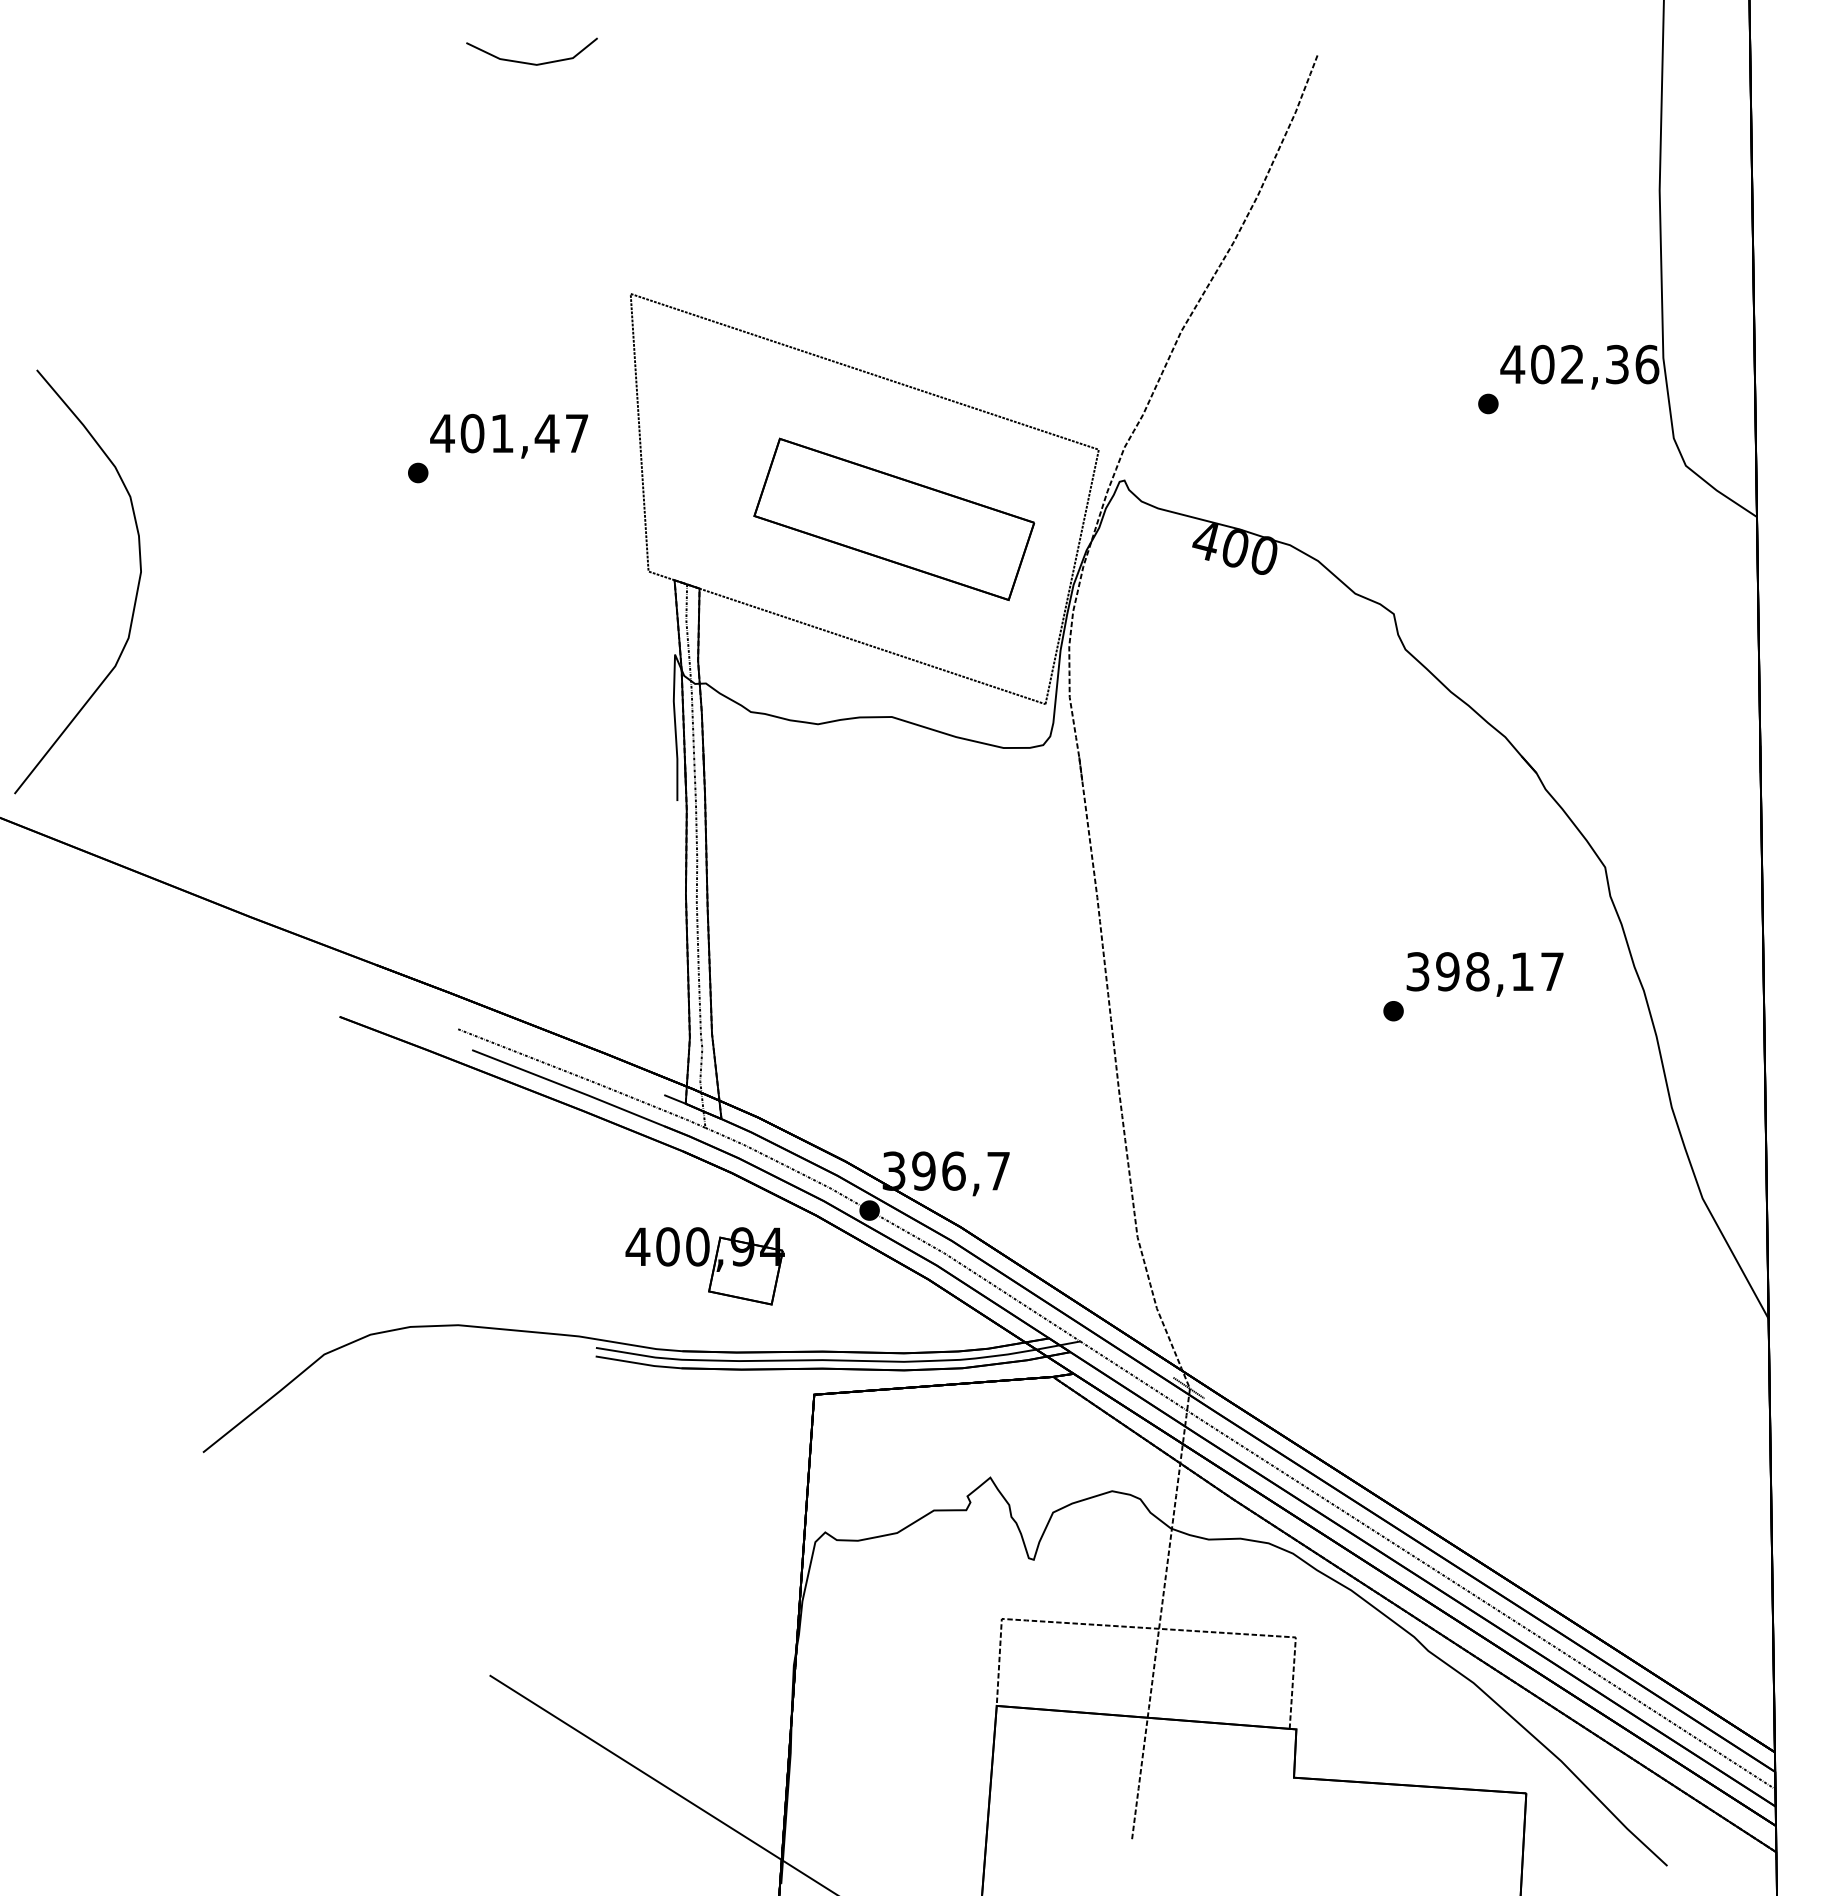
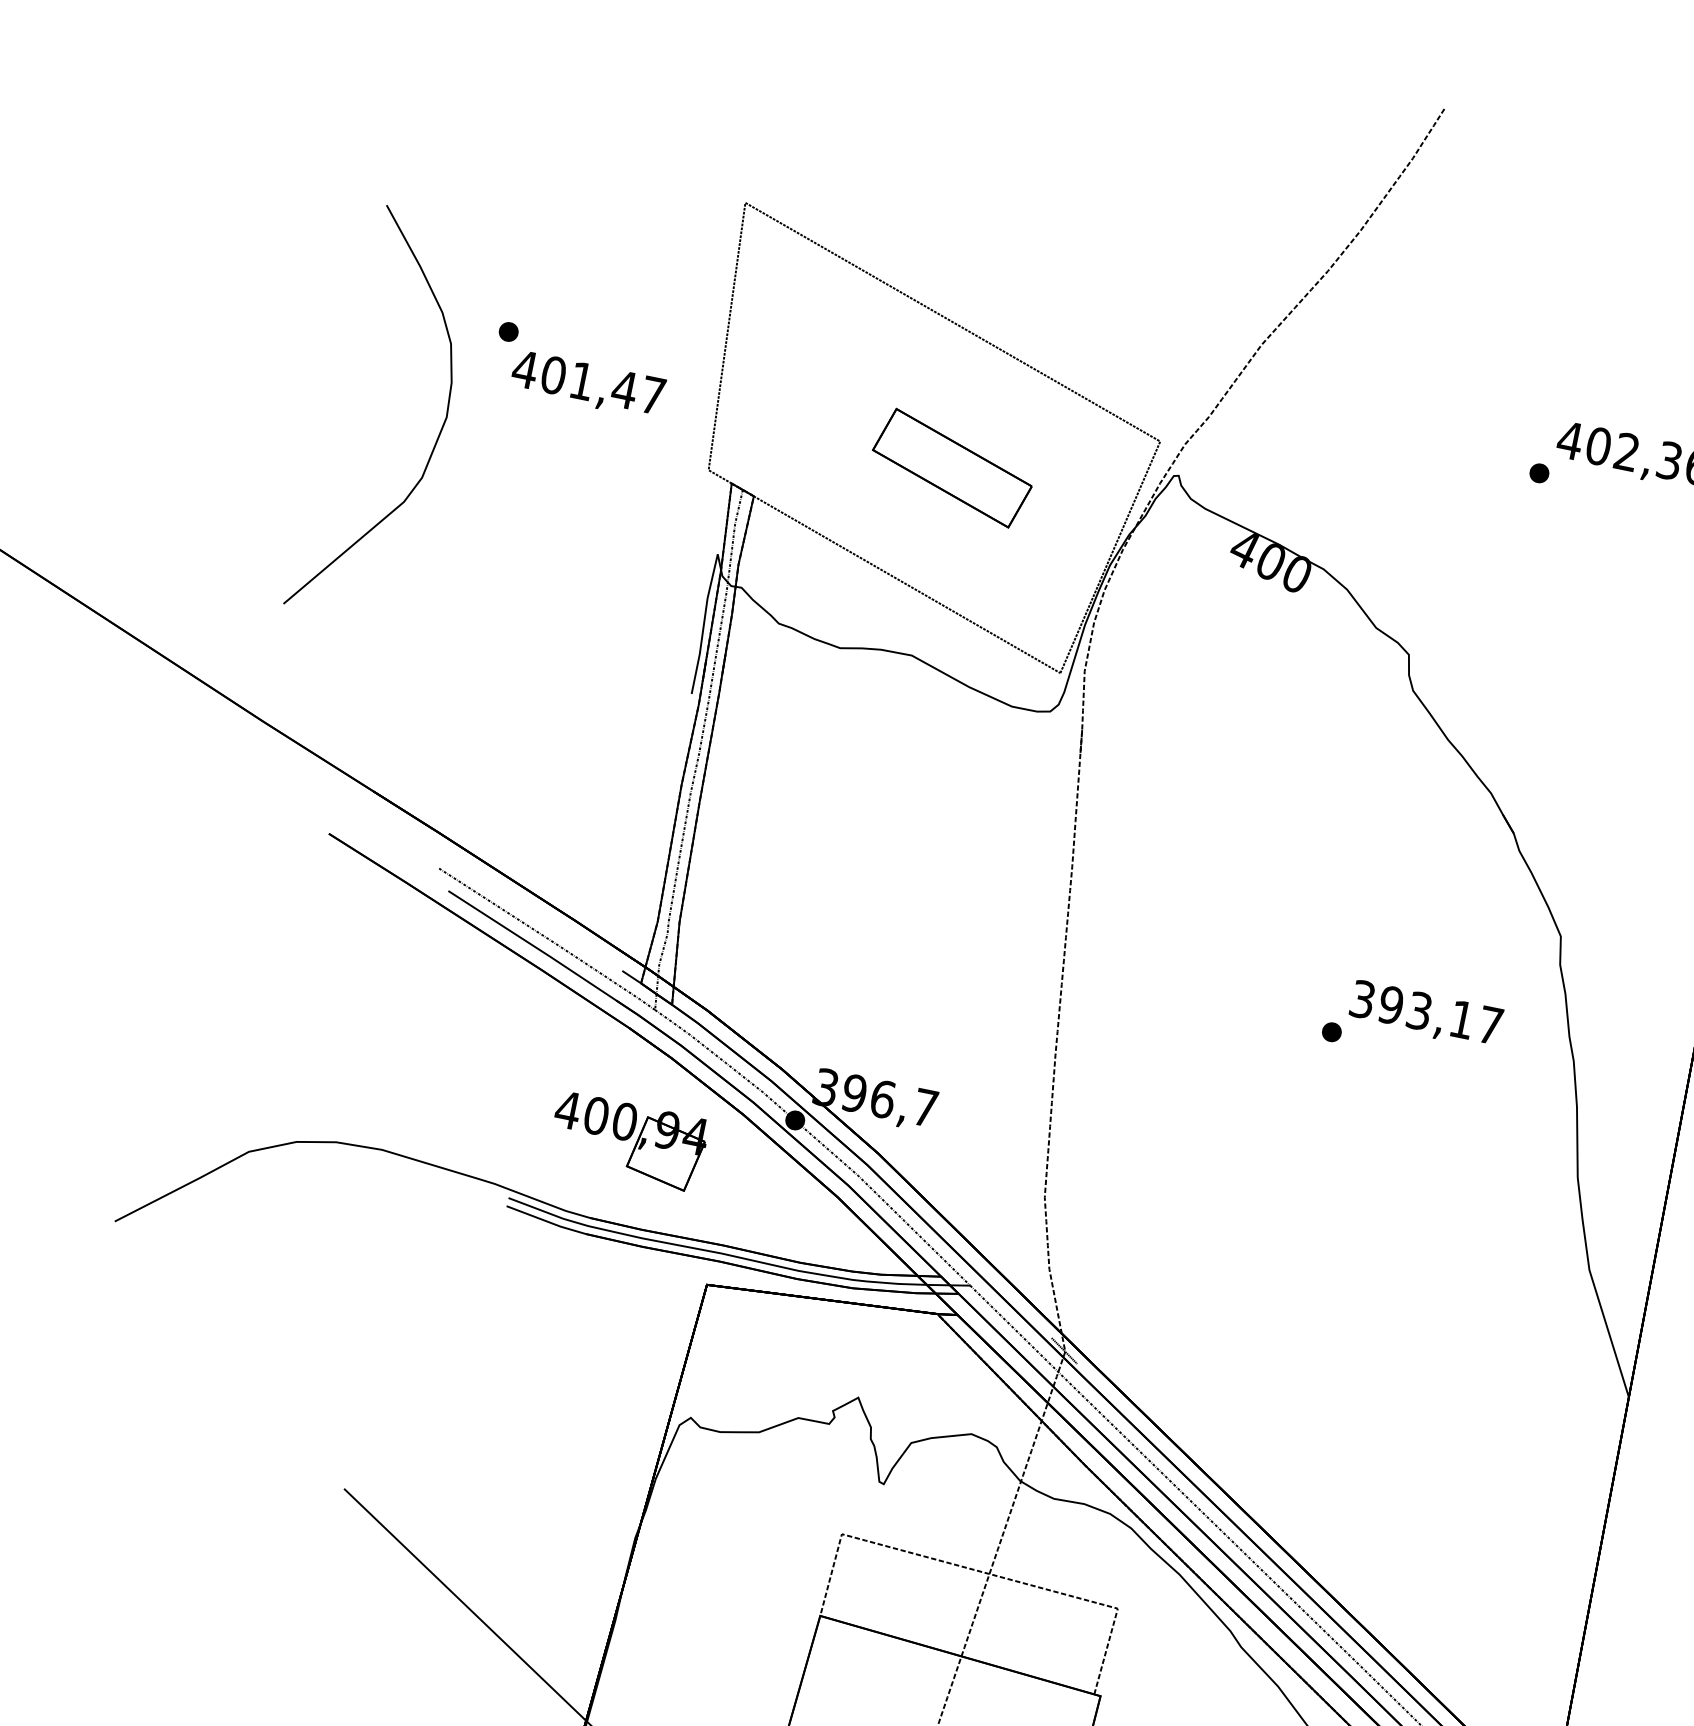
text: (509, 436) -> (588, 385), moved
part: (894, 519) -> (952, 468), size x0.6
curve: (135, 594) -> (437, 437), moved
text: (1477, 971) -> (1419, 1010), 398,17 -> 393,17

